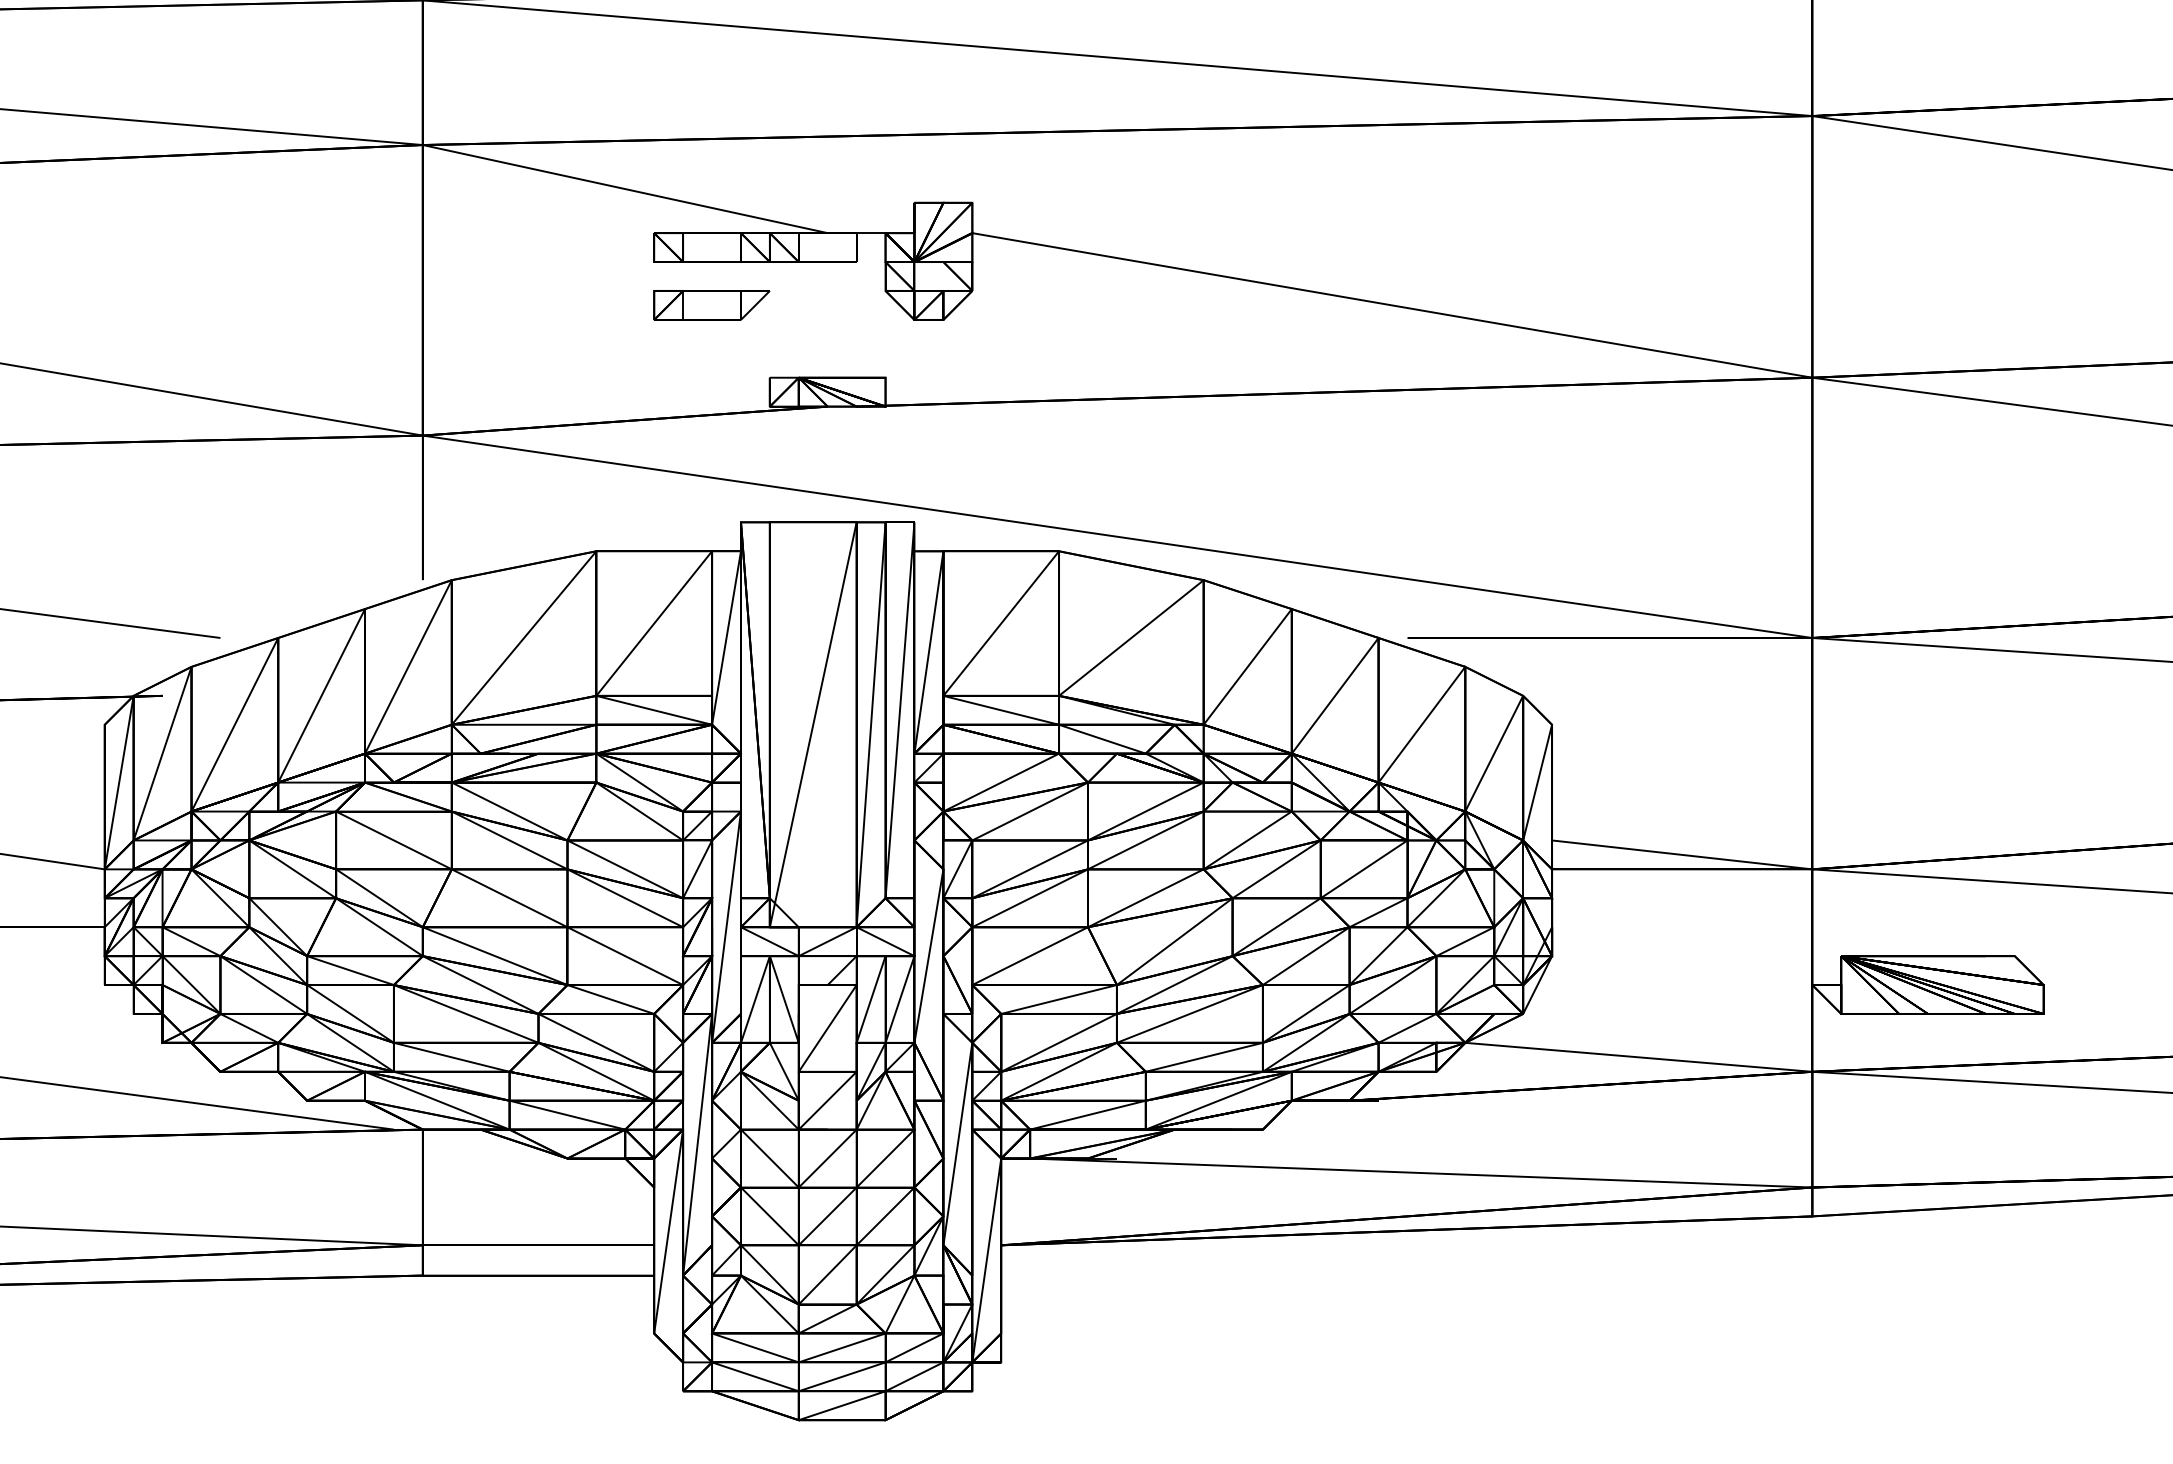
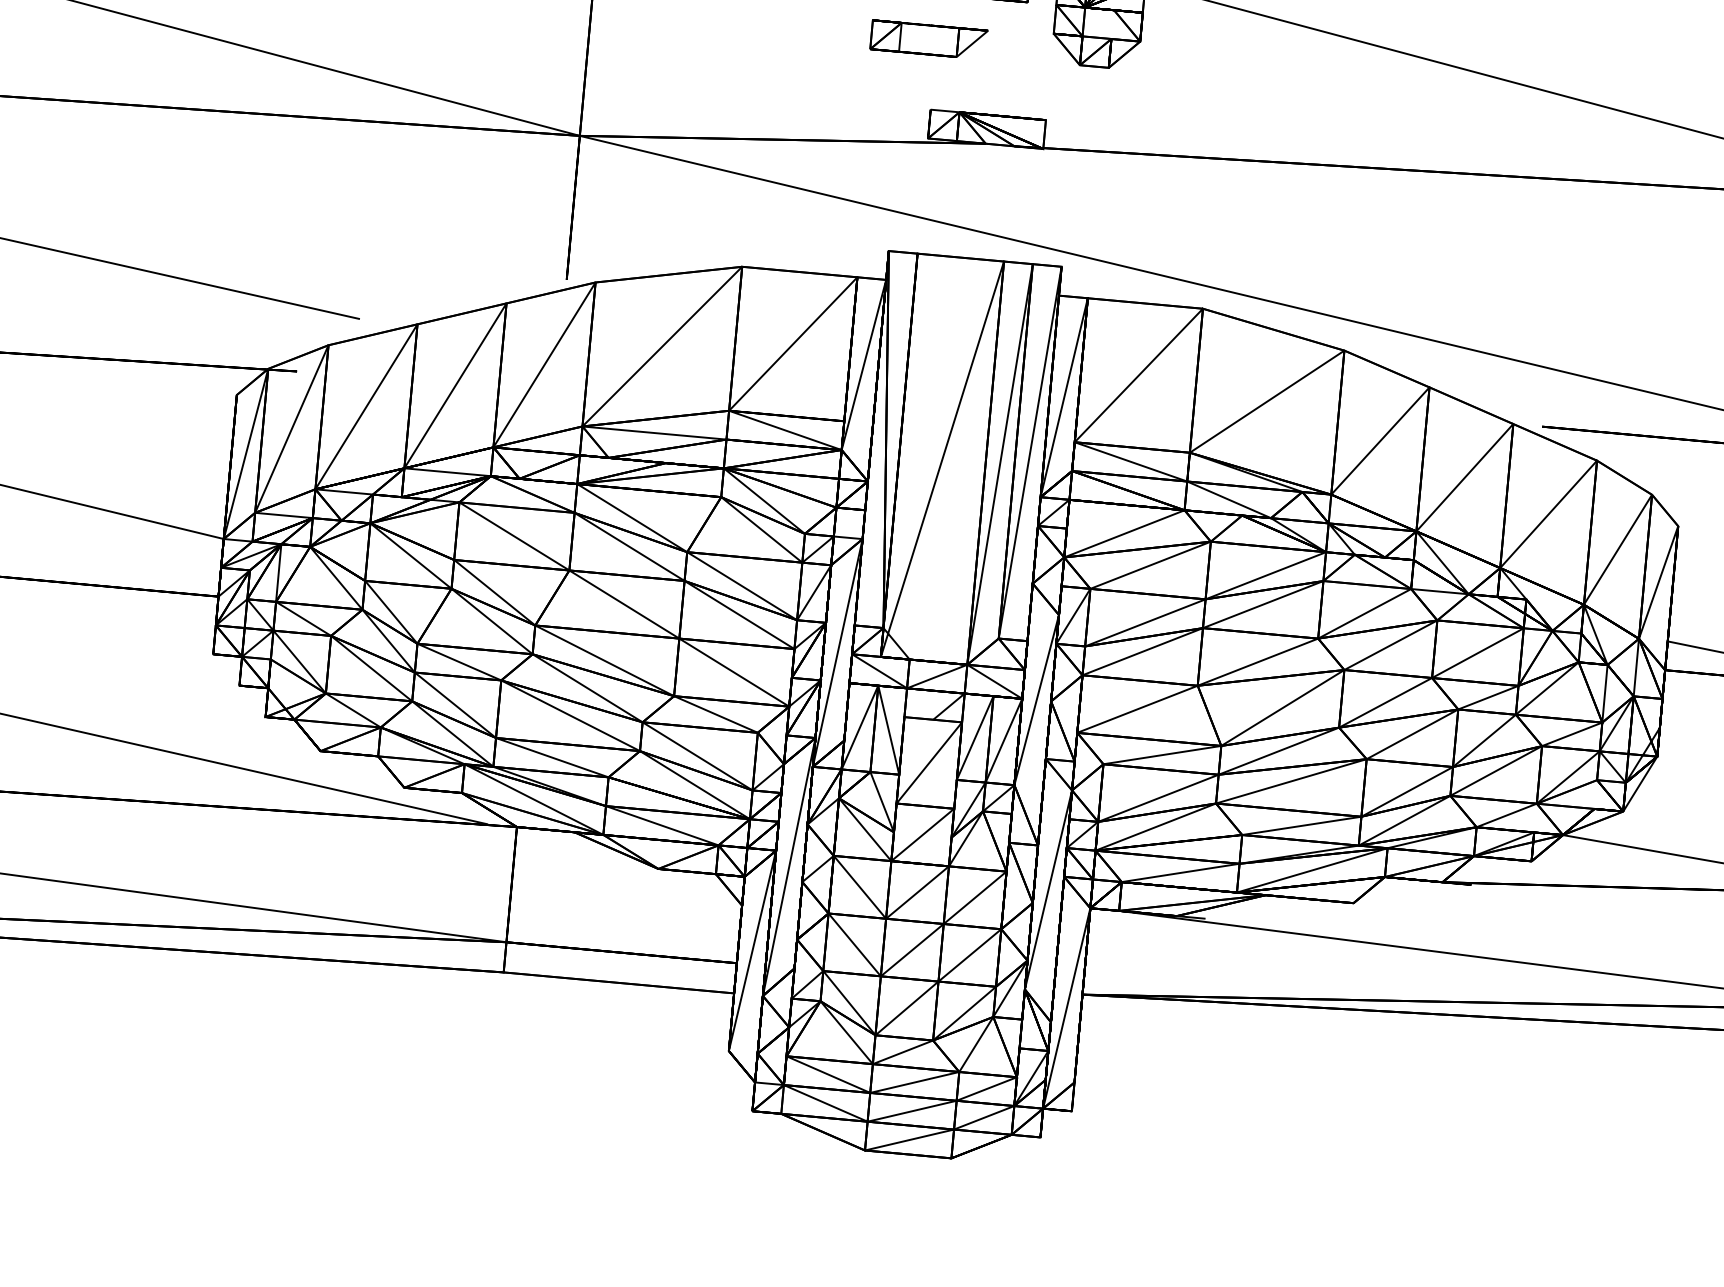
part: (711, 305) -> (928, 39), moved

